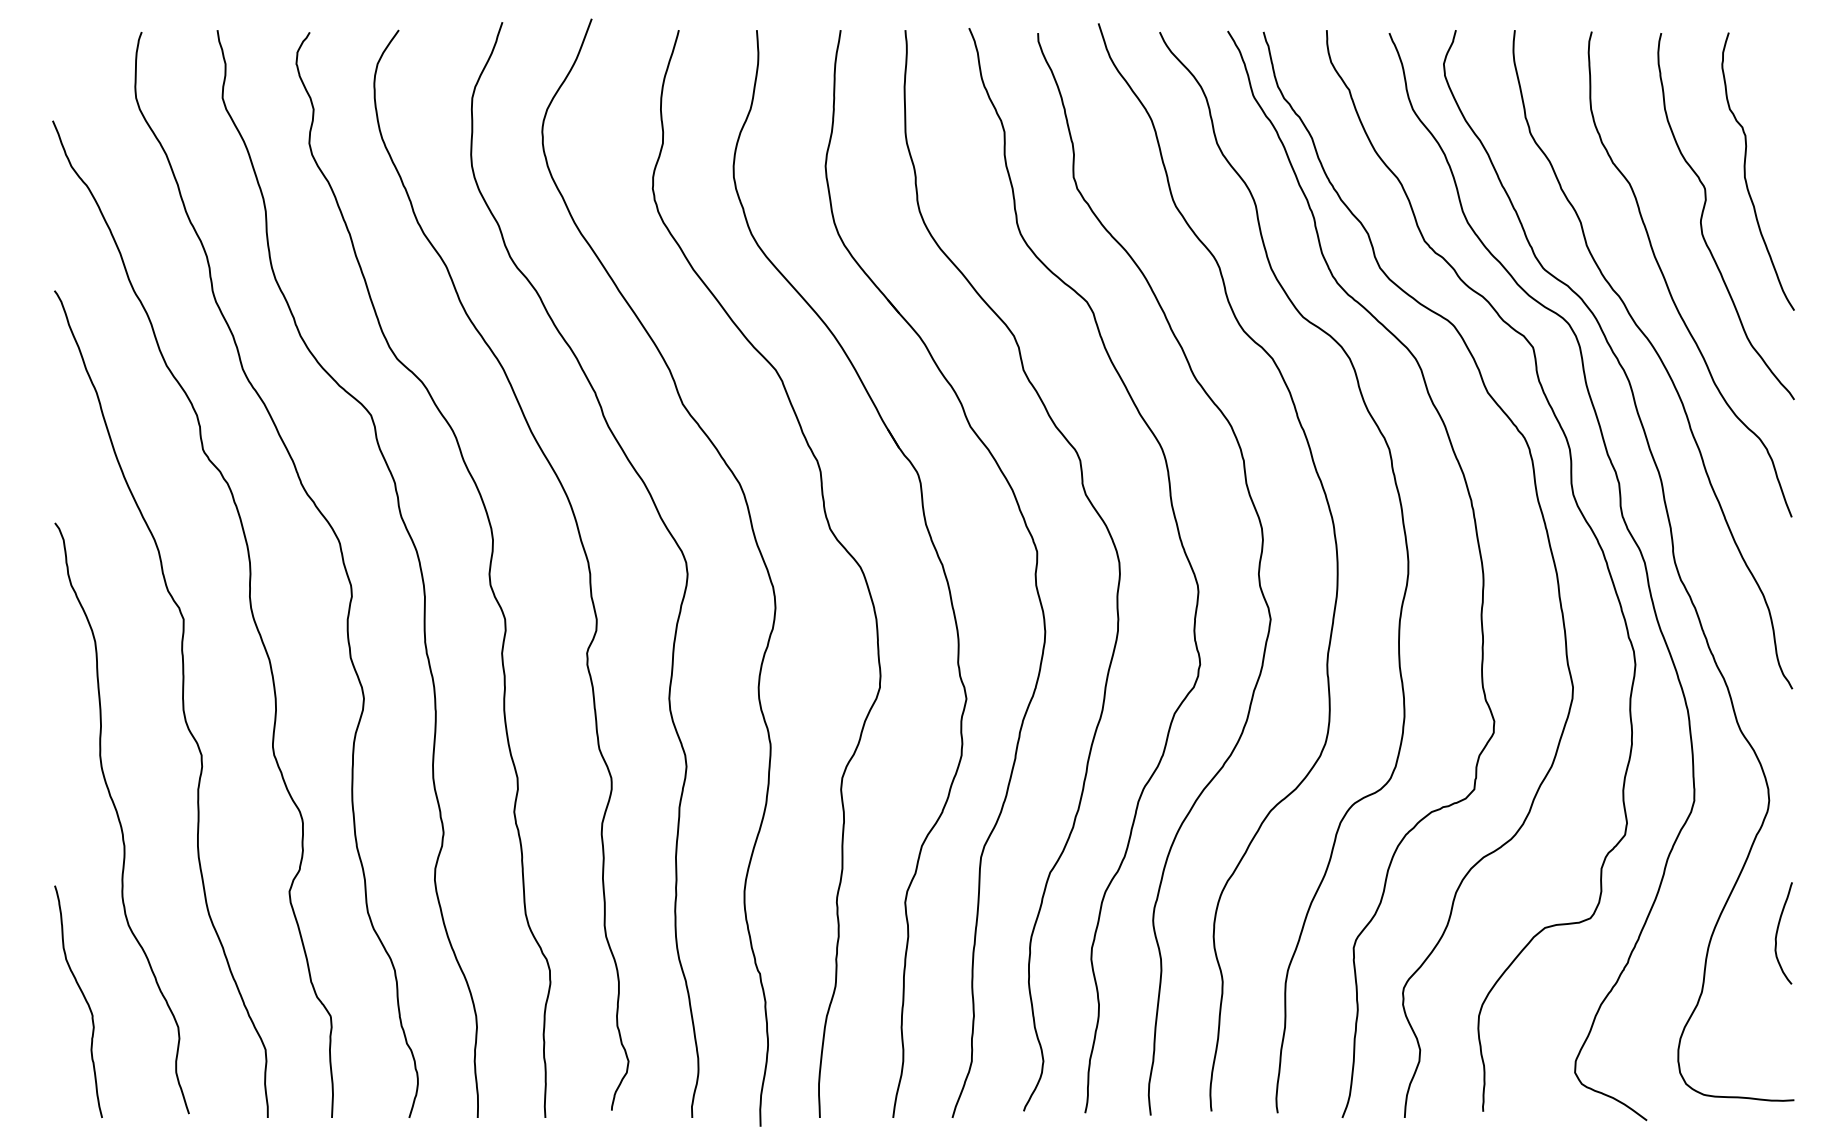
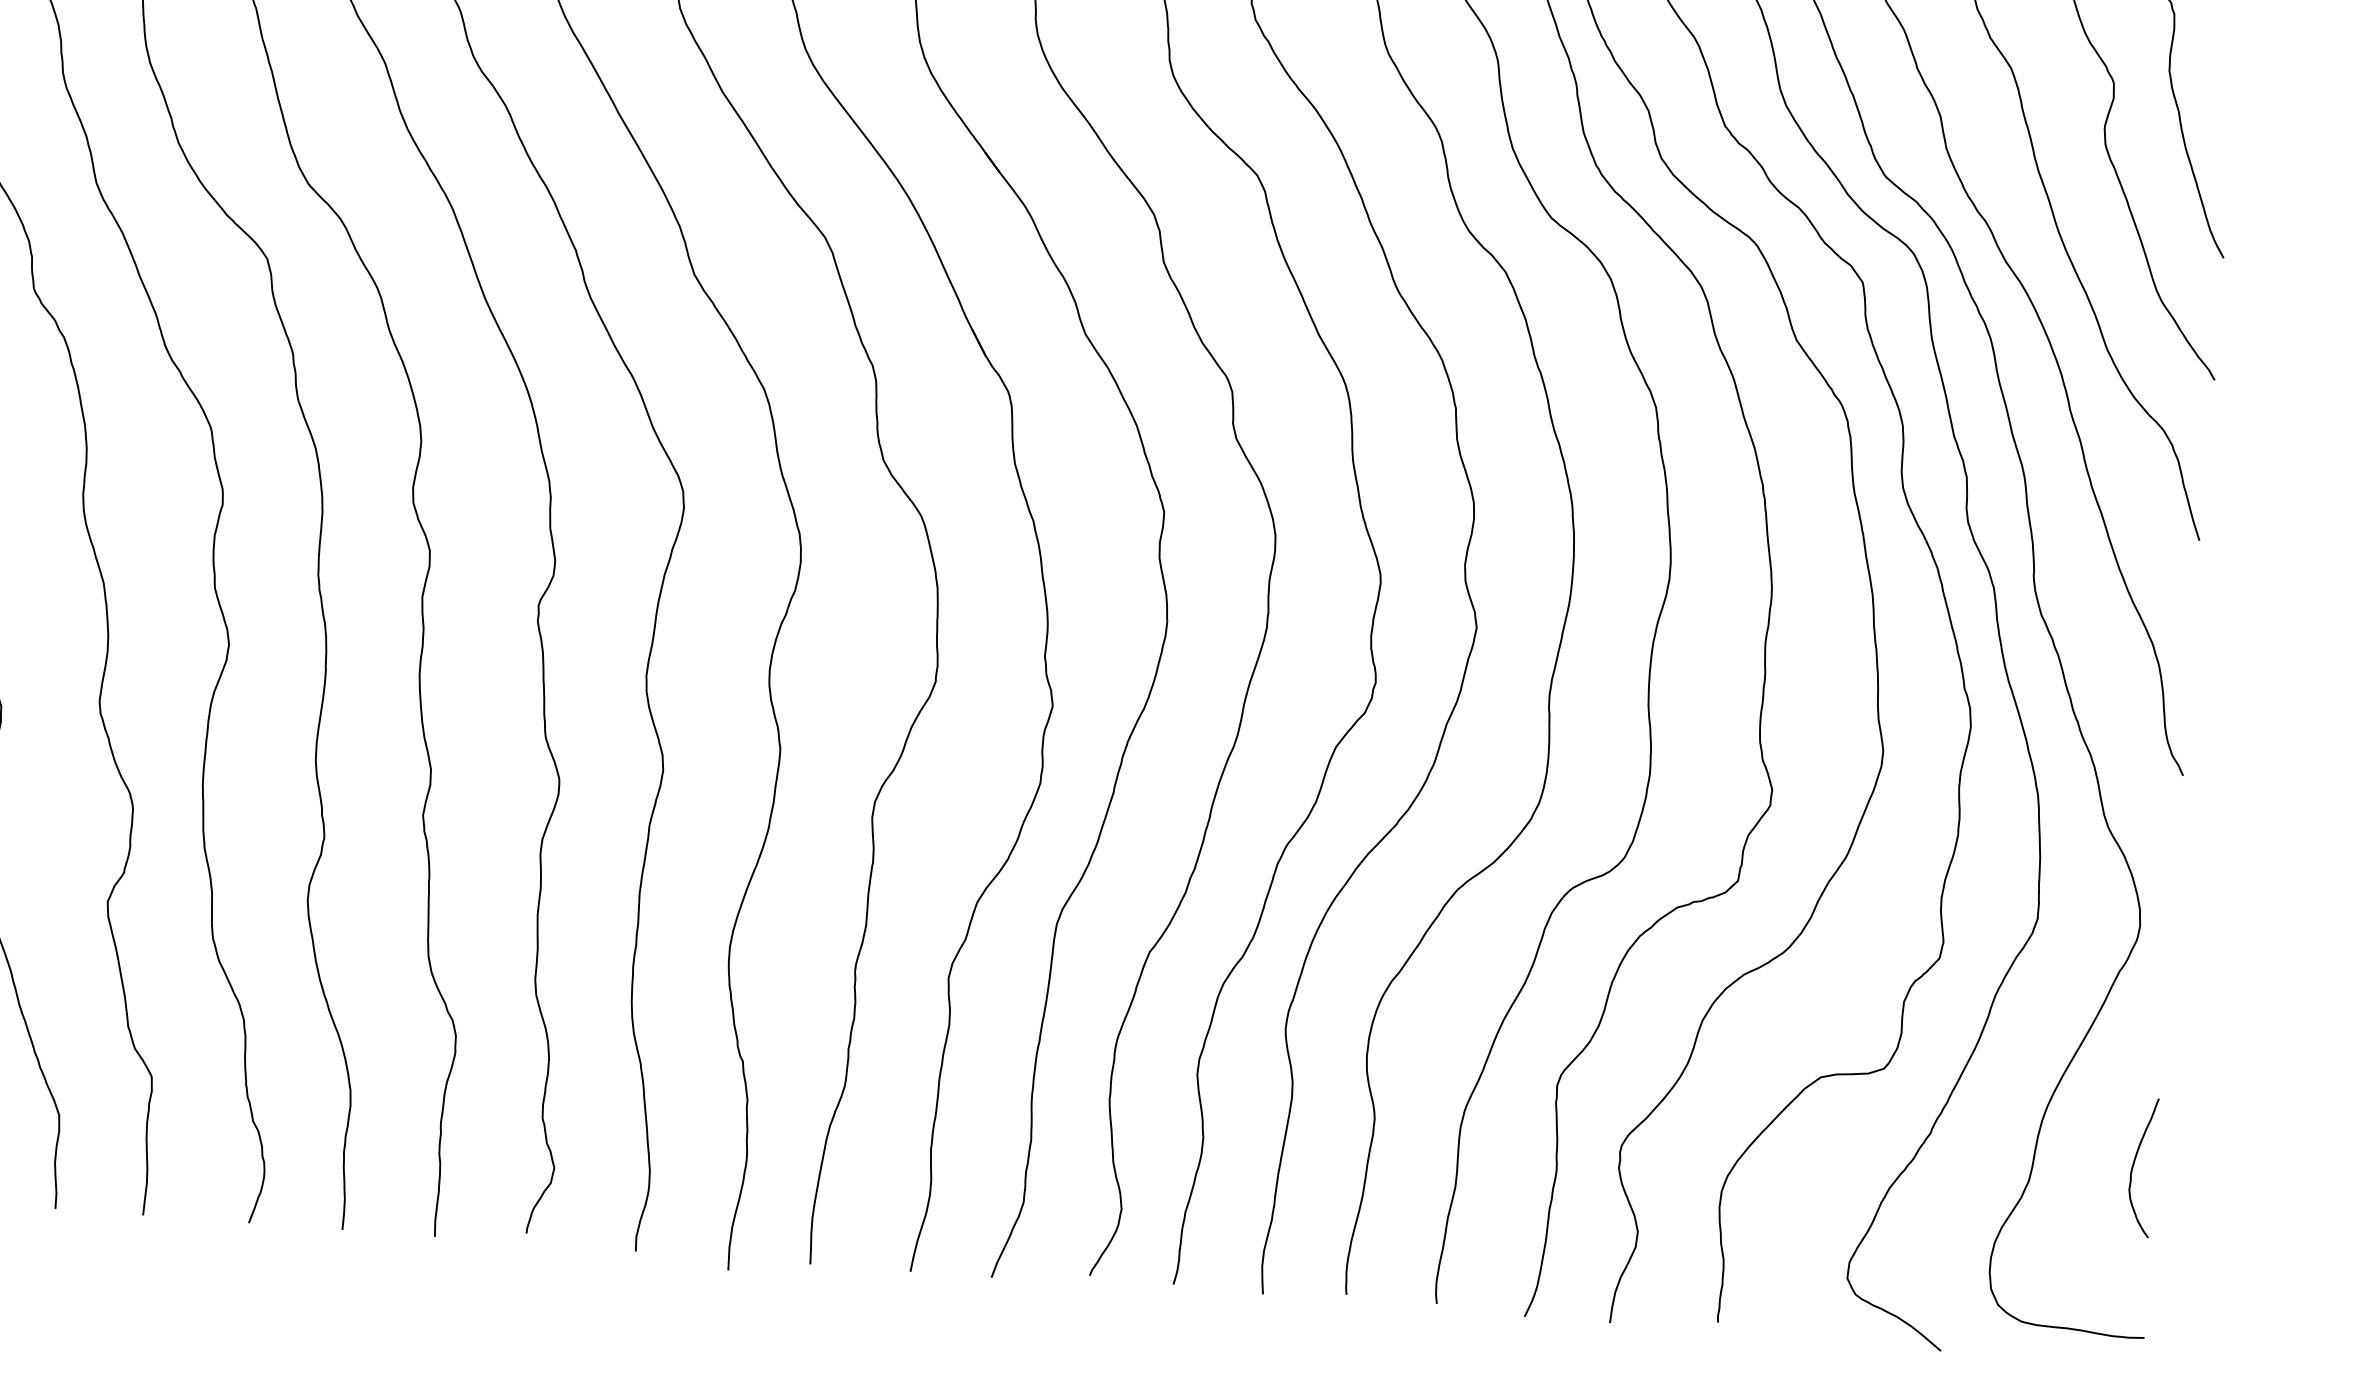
curve: (1778, 930) -> (2135, 1163), moved

